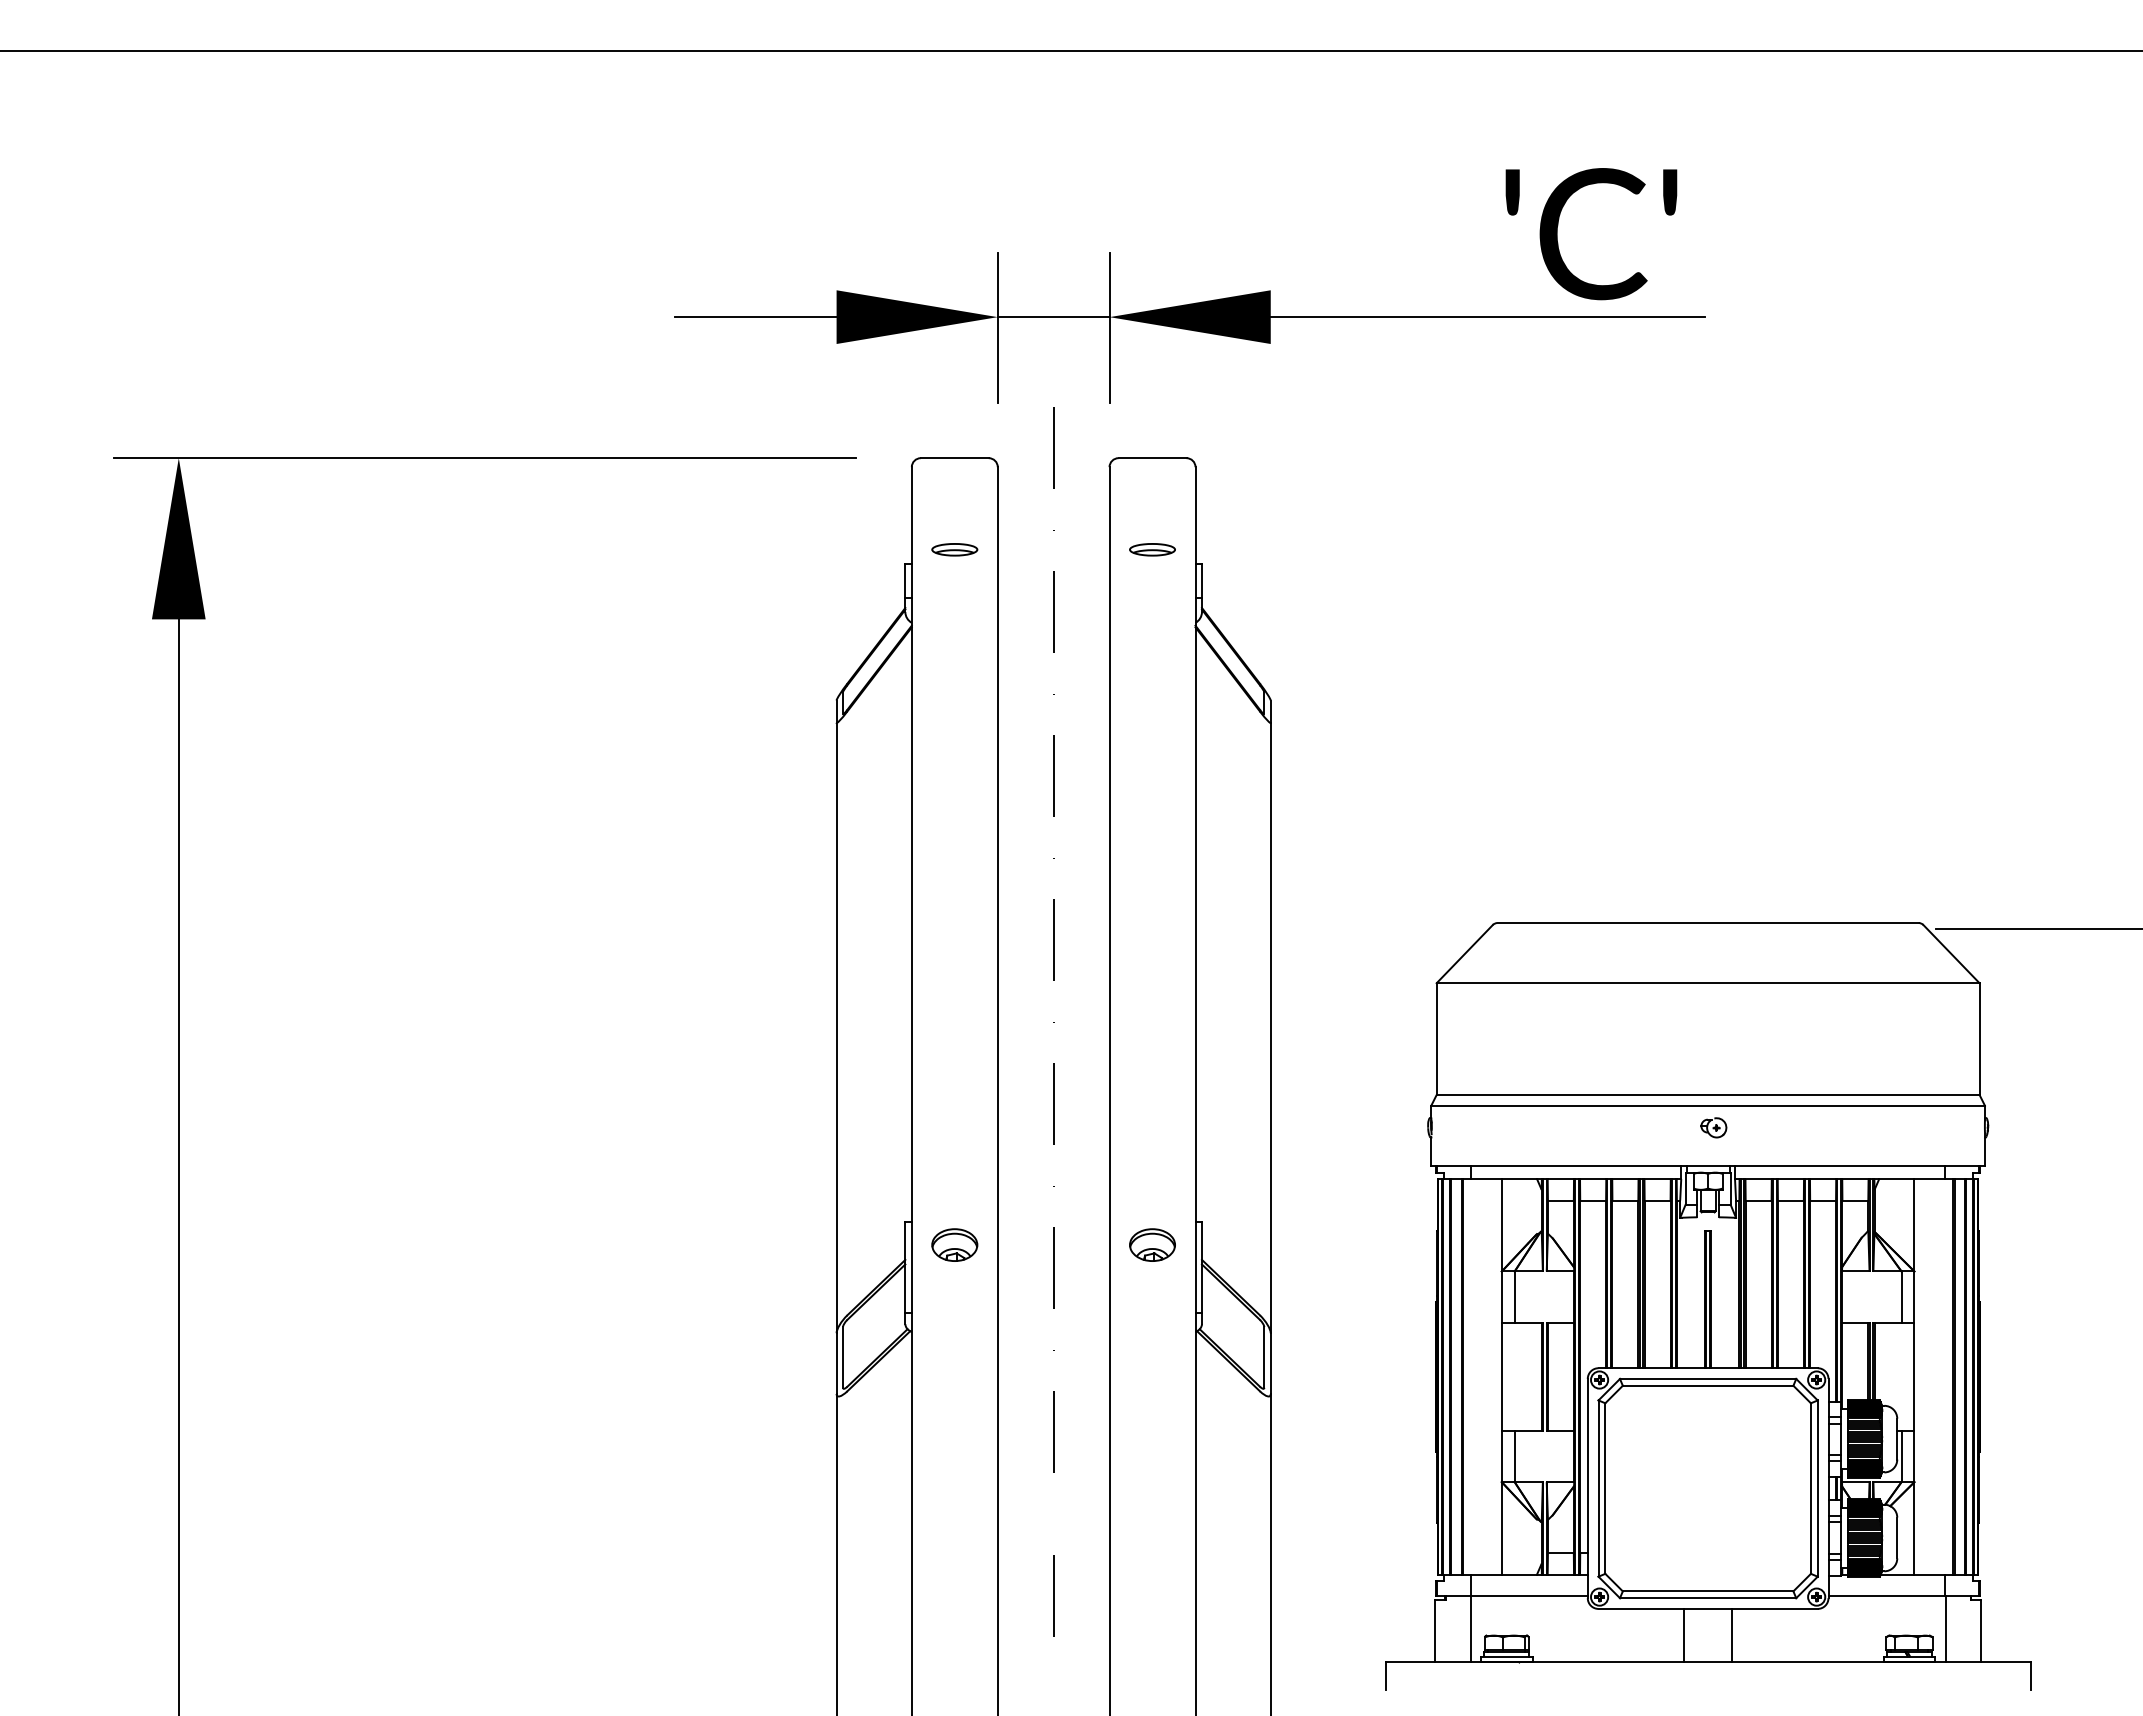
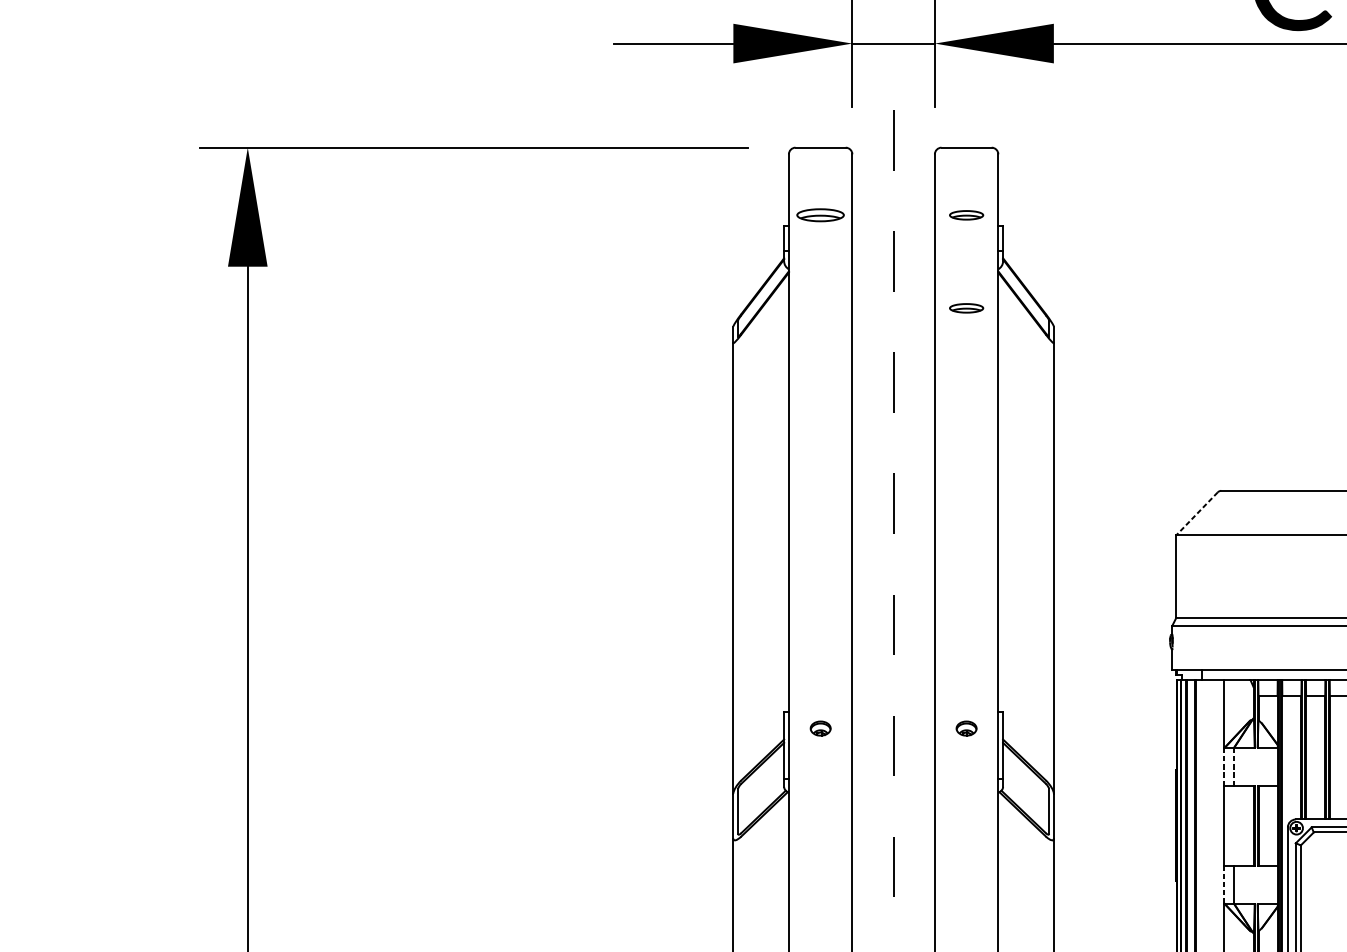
part: (954, 549) -> (820, 215), size x1.4
part: (1152, 675) -> (966, 308), added
line: (1464, 954) -> (1196, 514), solid -> dashed
part: (954, 1244) -> (820, 728), size x0.6
part: (1152, 1244) -> (966, 728), size x0.6
line: (1501, 1297) -> (1224, 767), solid -> dashed
line: (1514, 1297) -> (1233, 767), solid -> dashed
line: (1501, 1456) -> (1224, 884), solid -> dashed

